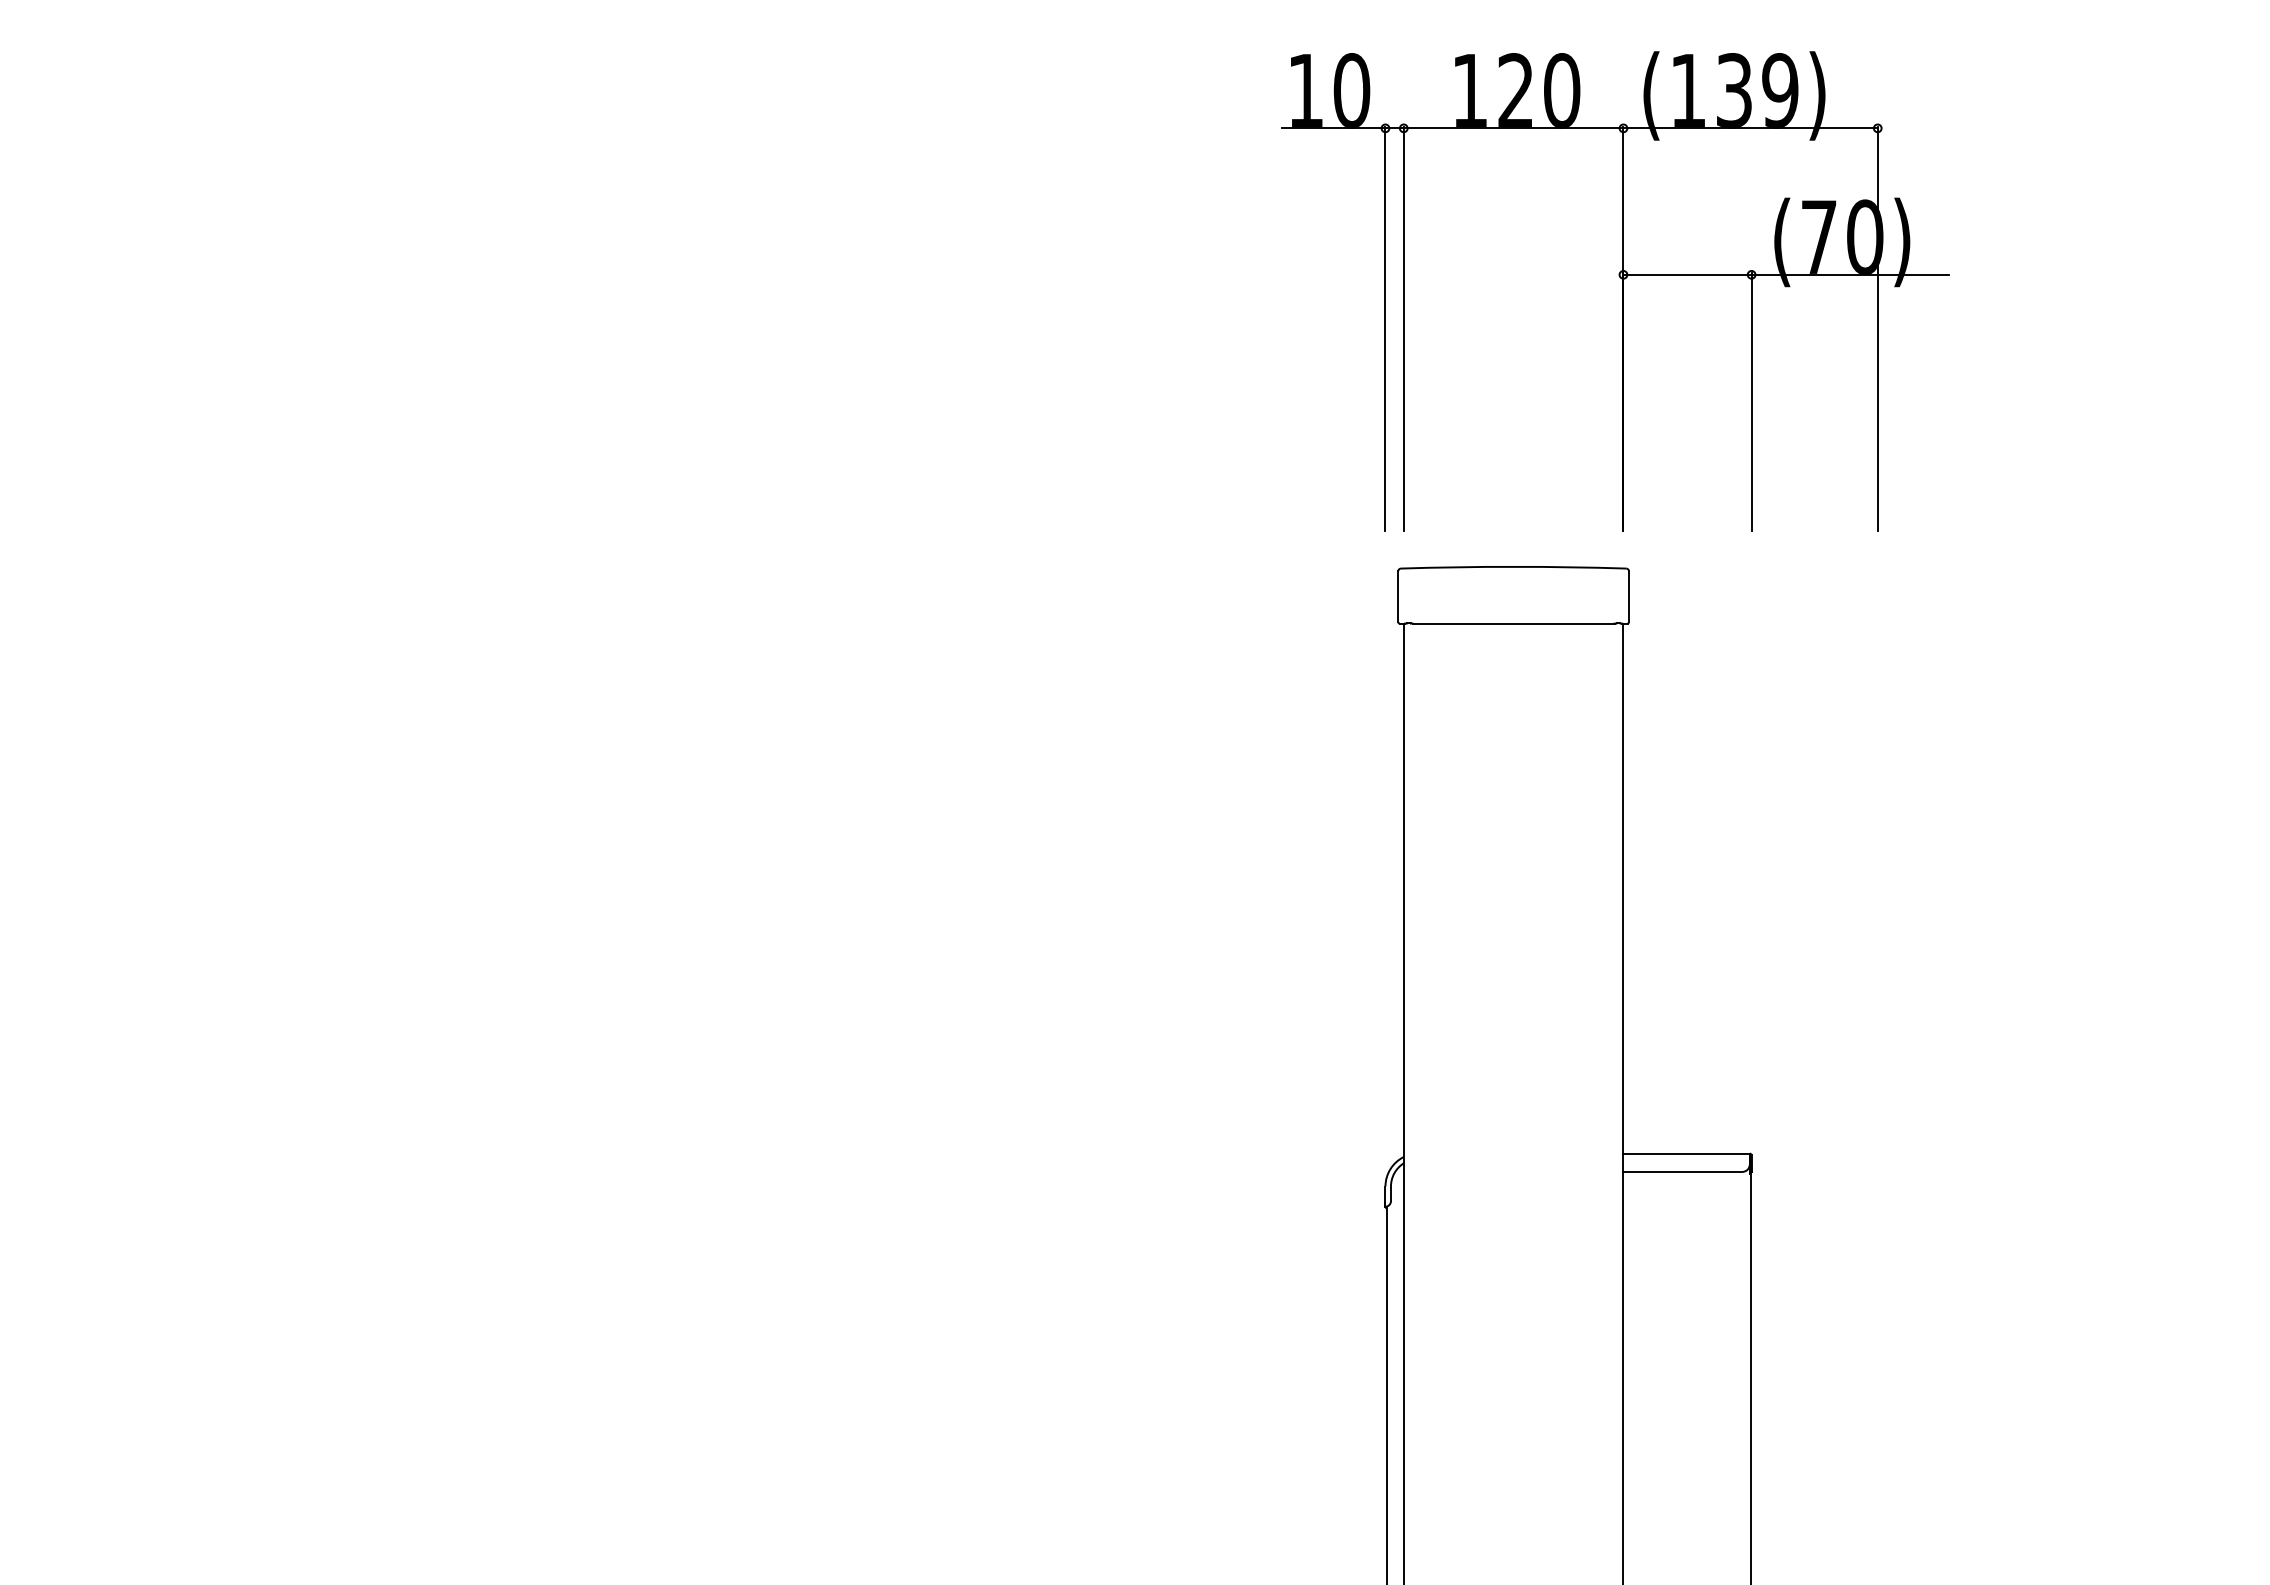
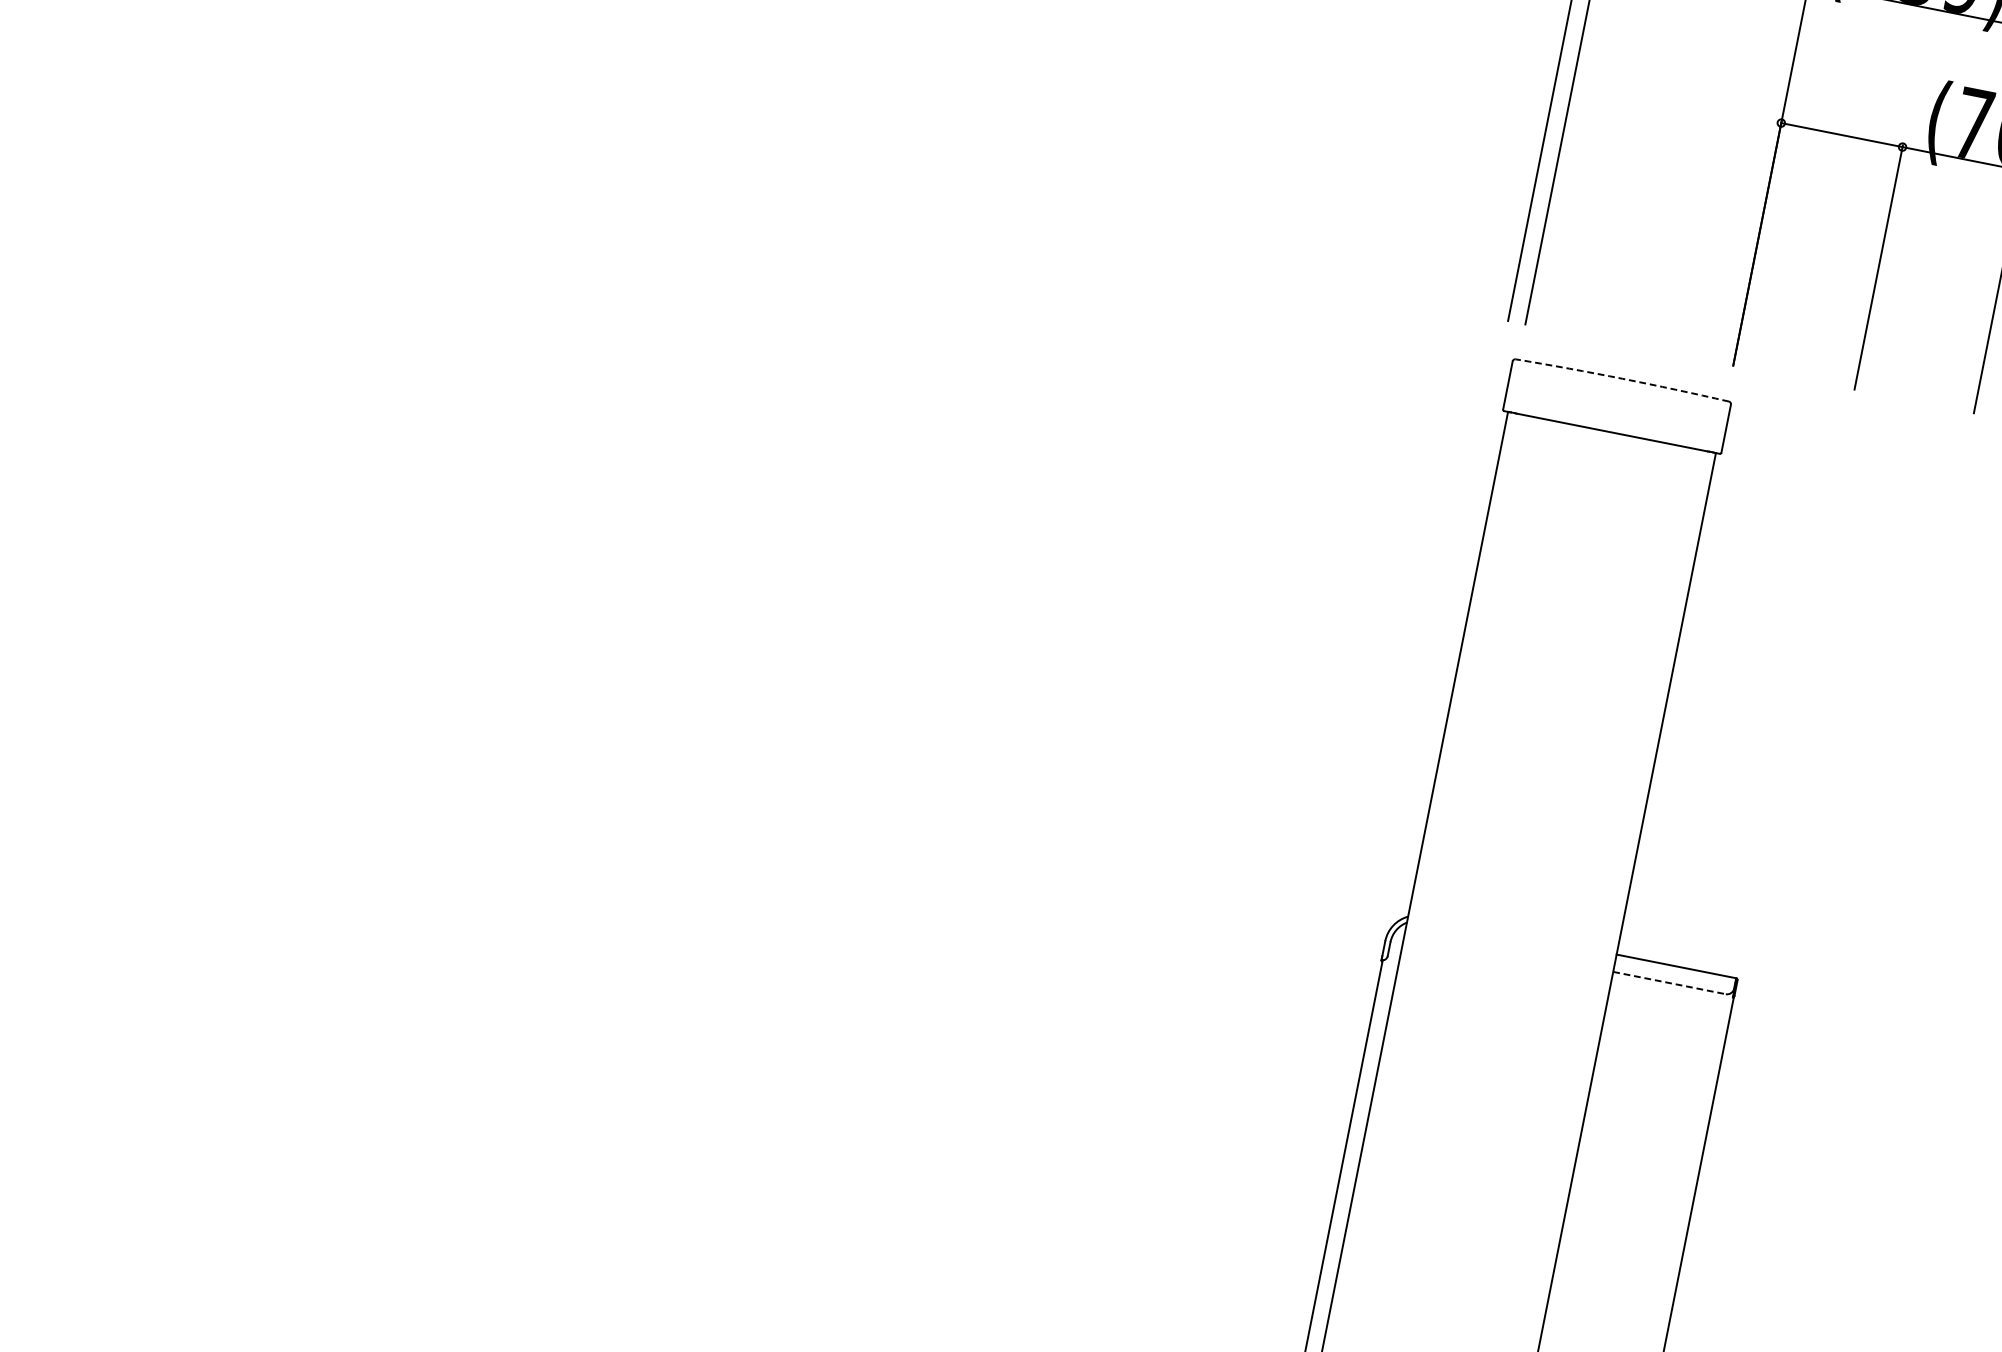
arc: (1513, 566) -> (1622, 378), solid -> dashed
line: (1683, 1171) -> (1670, 982), solid -> dashed

